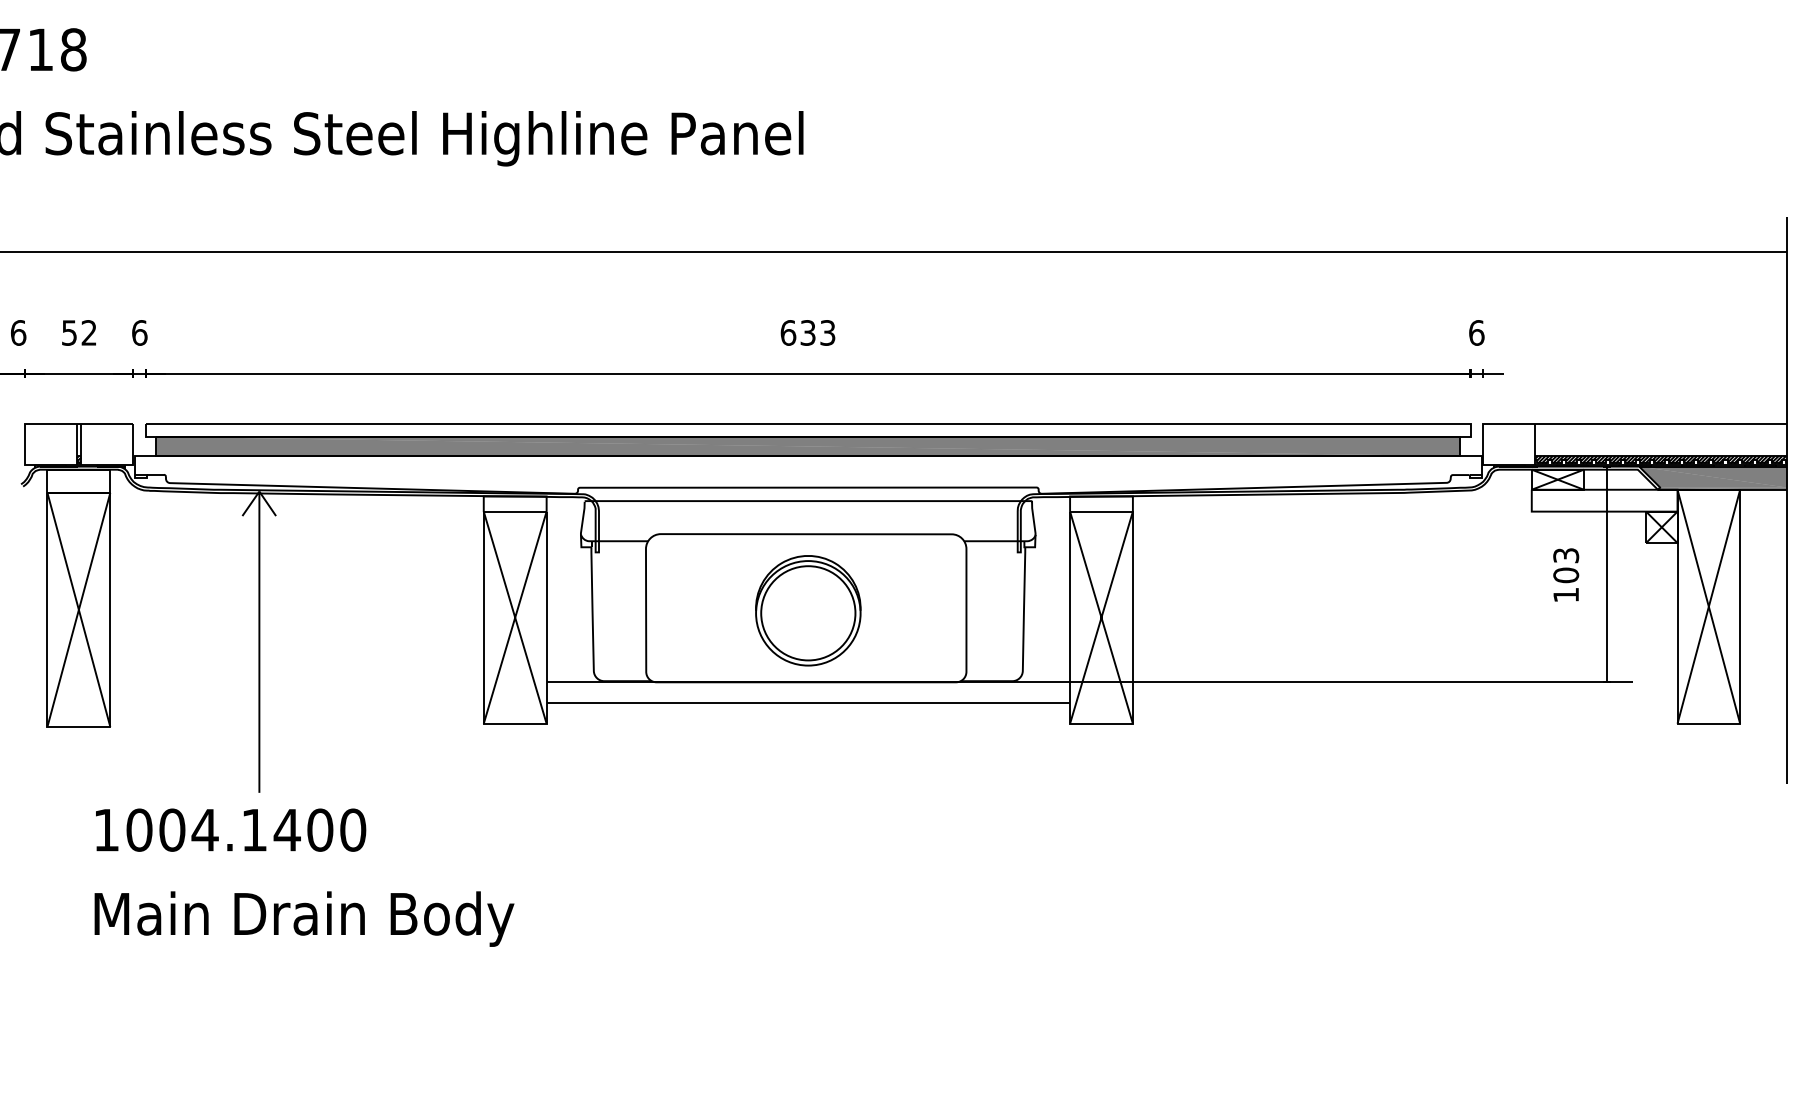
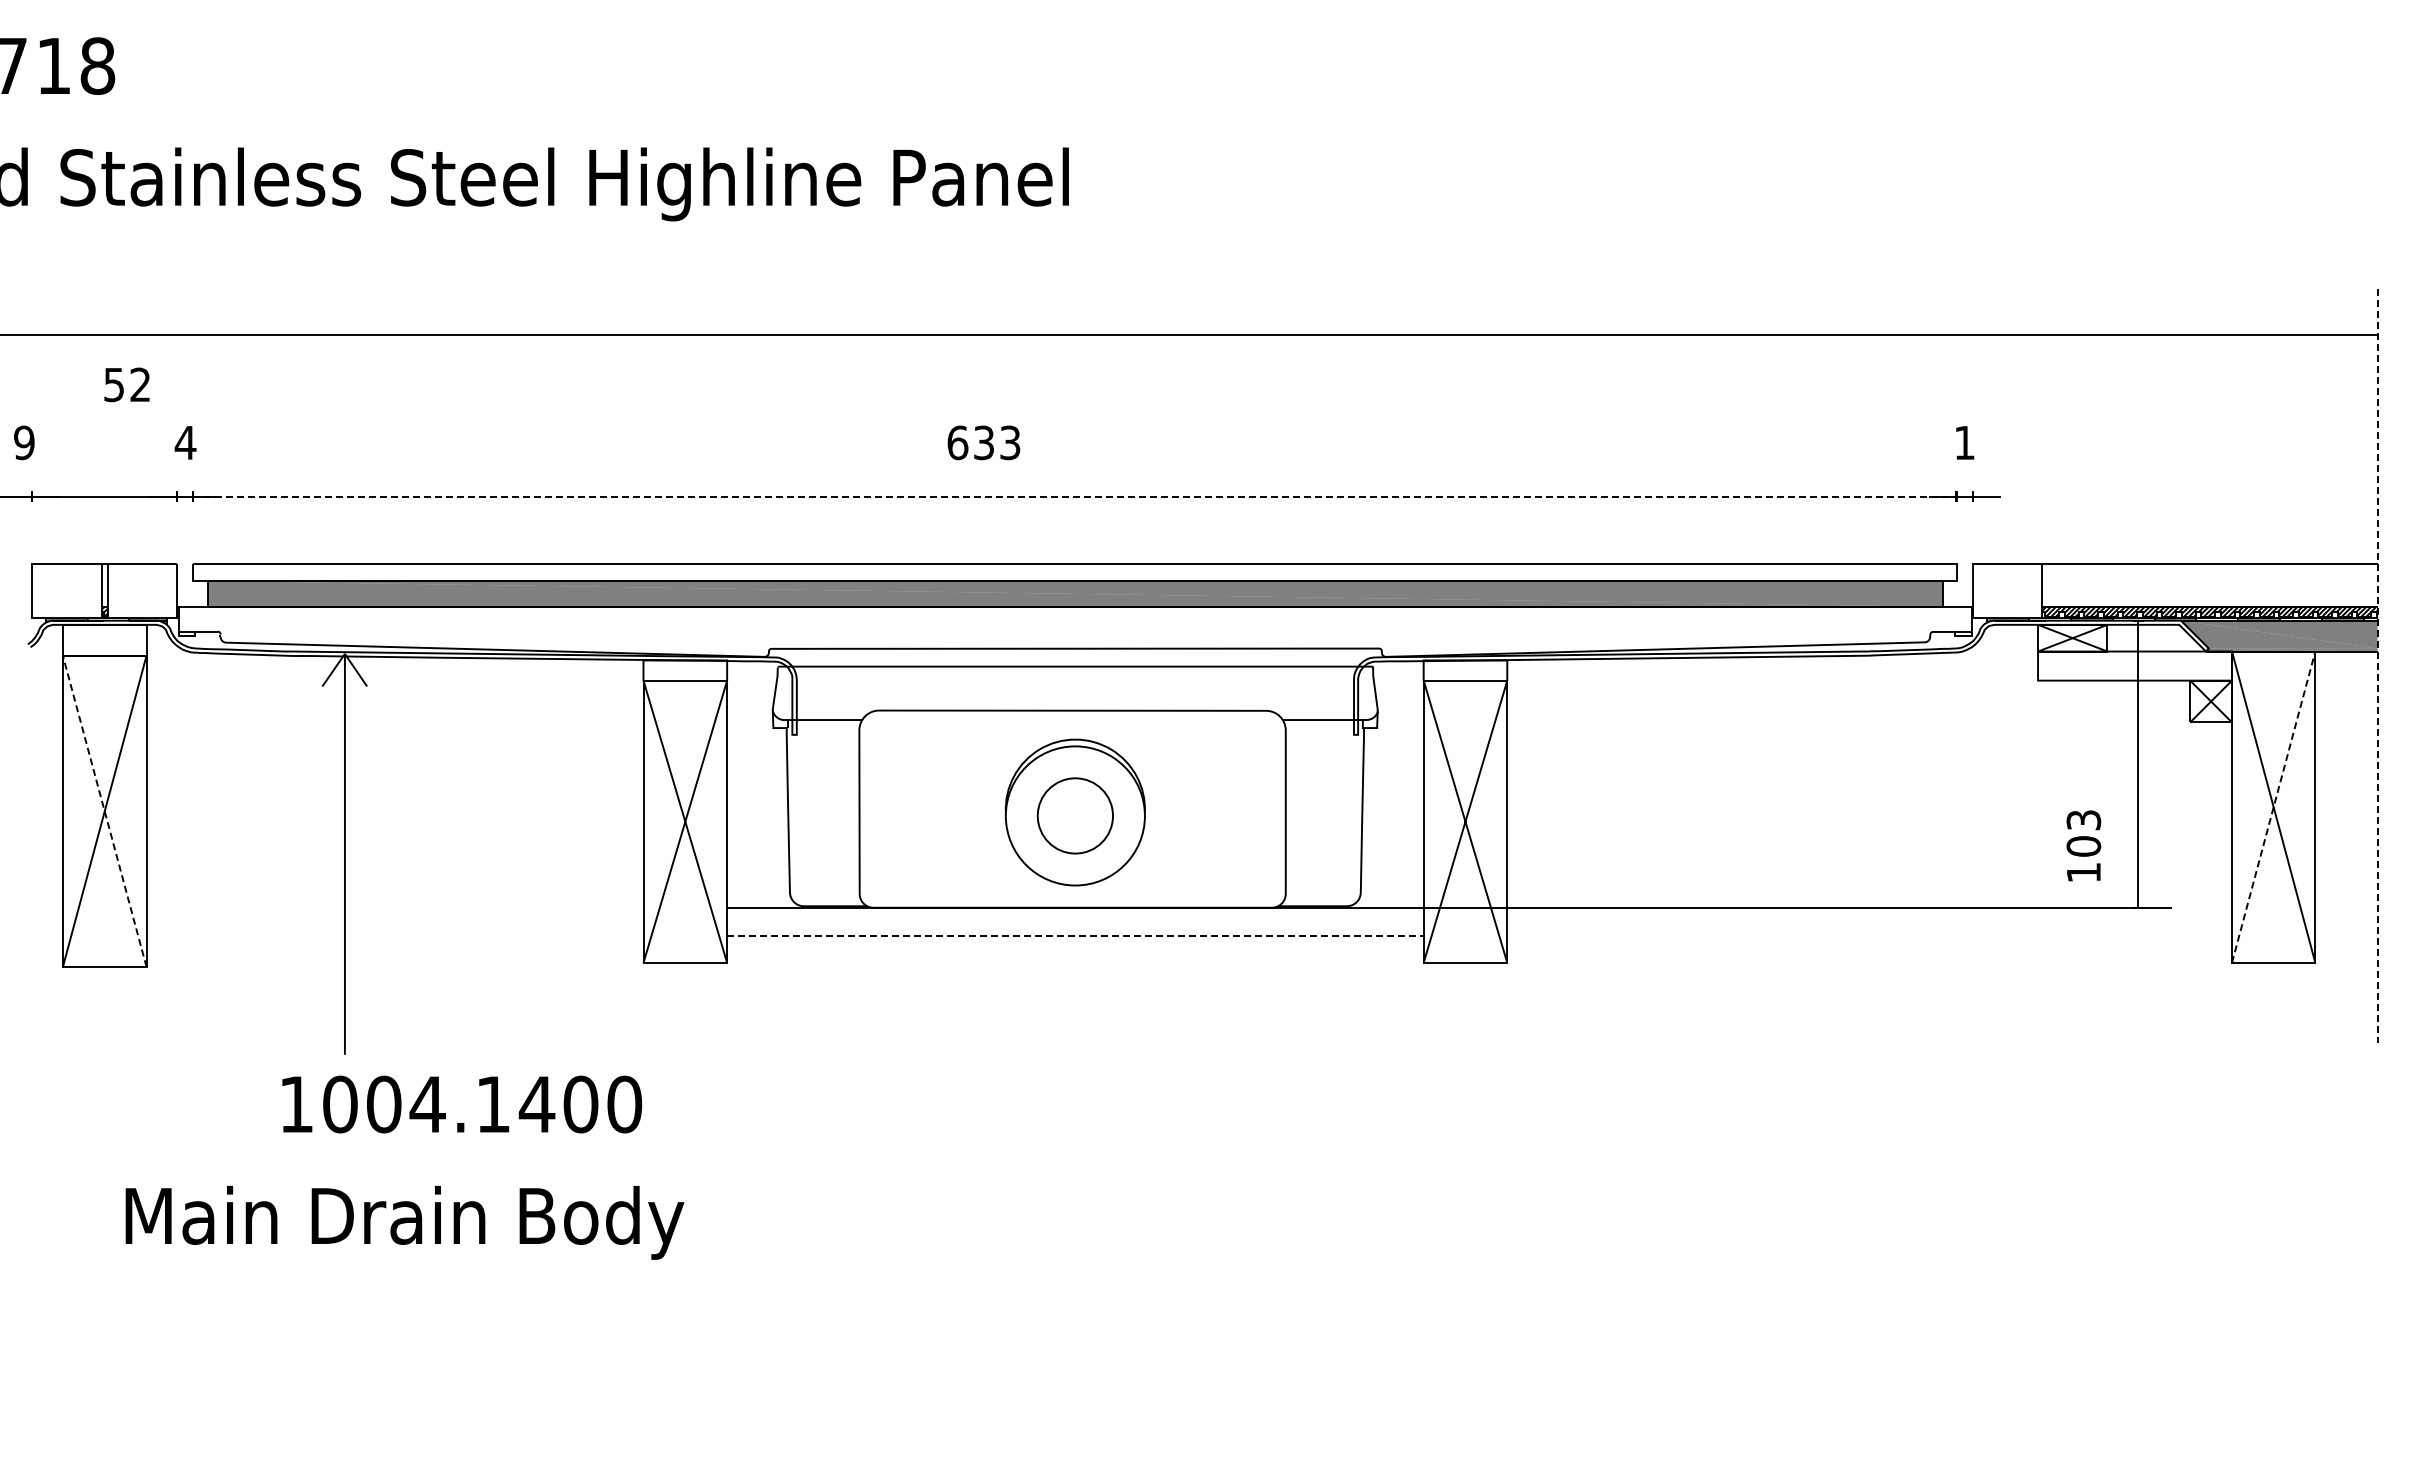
text: (18, 332) -> (24, 442), 6 -> 9
text: (78, 332) -> (126, 384), moved
text: (139, 332) -> (185, 442), 6 -> 4
text: (807, 332) -> (983, 442), moved
text: (1476, 332) -> (1964, 442), 6 -> 1
line: (808, 374) -> (1075, 497), solid -> dashed
line: (1786, 500) -> (2377, 665), solid -> dashed
text: (1565, 574) -> (2083, 845), moved
line: (1708, 606) -> (2273, 806), solid -> dashed
line: (78, 609) -> (104, 810), solid -> dashed
circle: (808, 612) -> (1075, 815), size x0.6
line: (808, 703) -> (1075, 935), solid -> dashed
text: (231, 830) -> (462, 1104), moved

